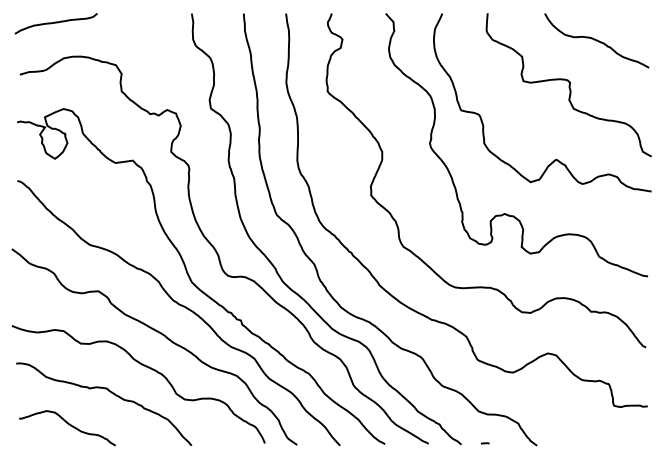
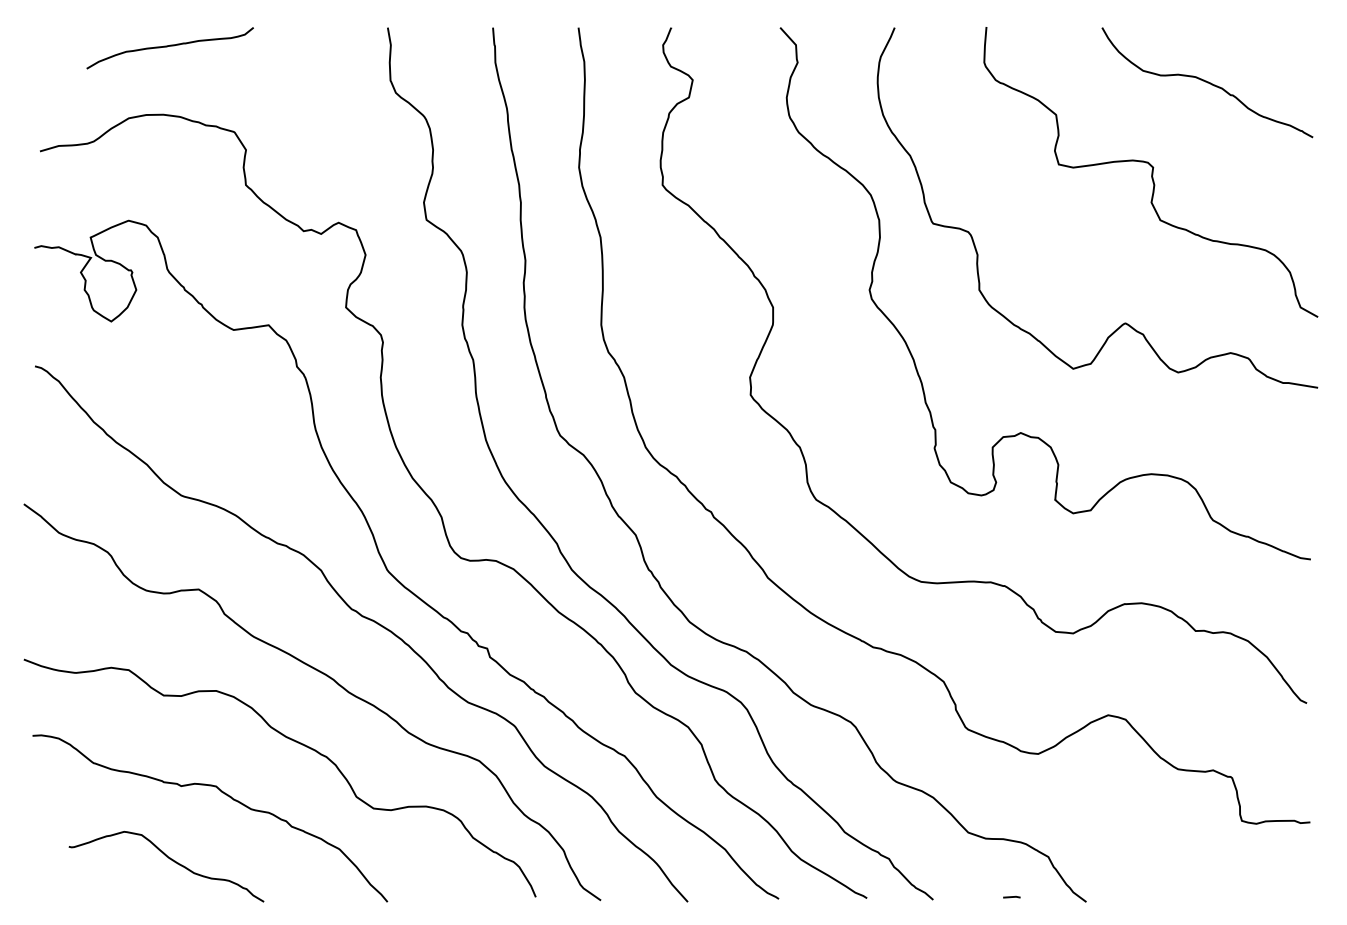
curve: (55, 23) -> (168, 47), moved
curve: (69, 425) -> (170, 861), moved
line: (485, 443) -> (1012, 897), moved

